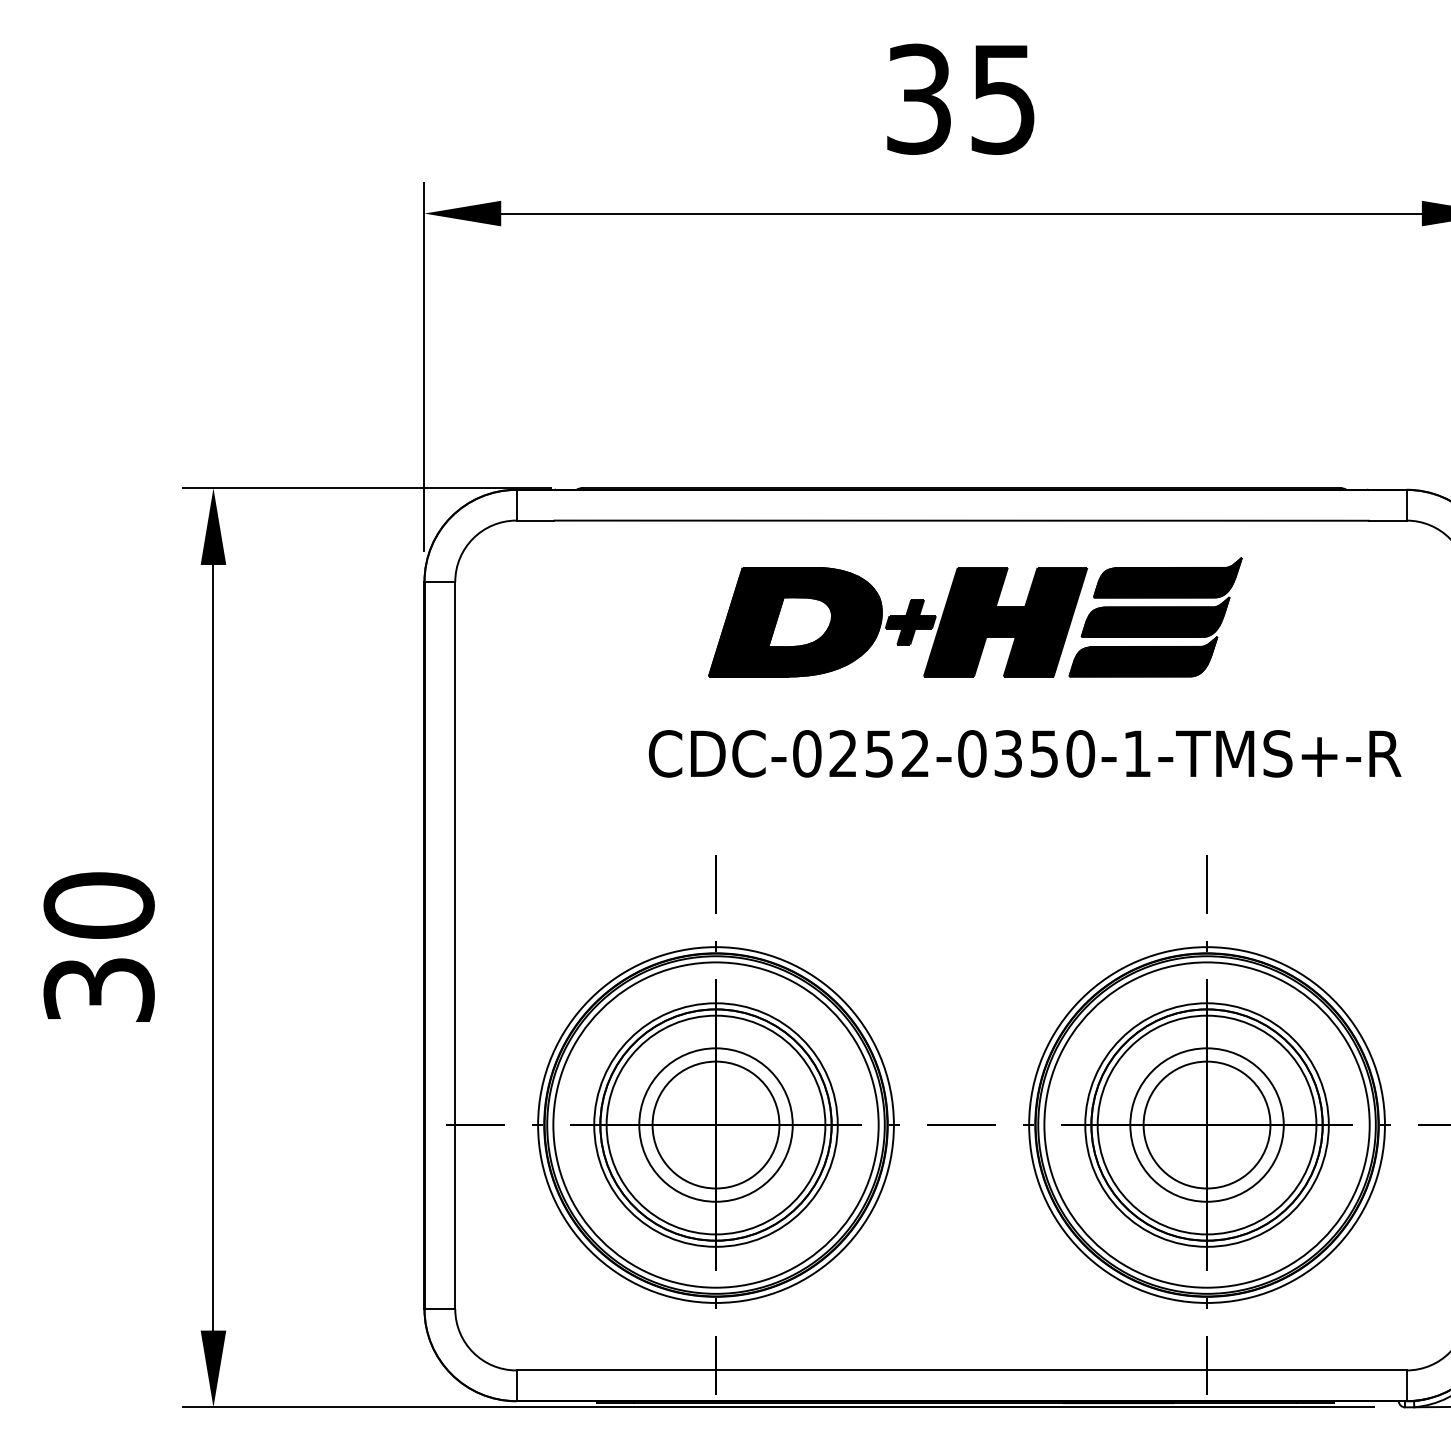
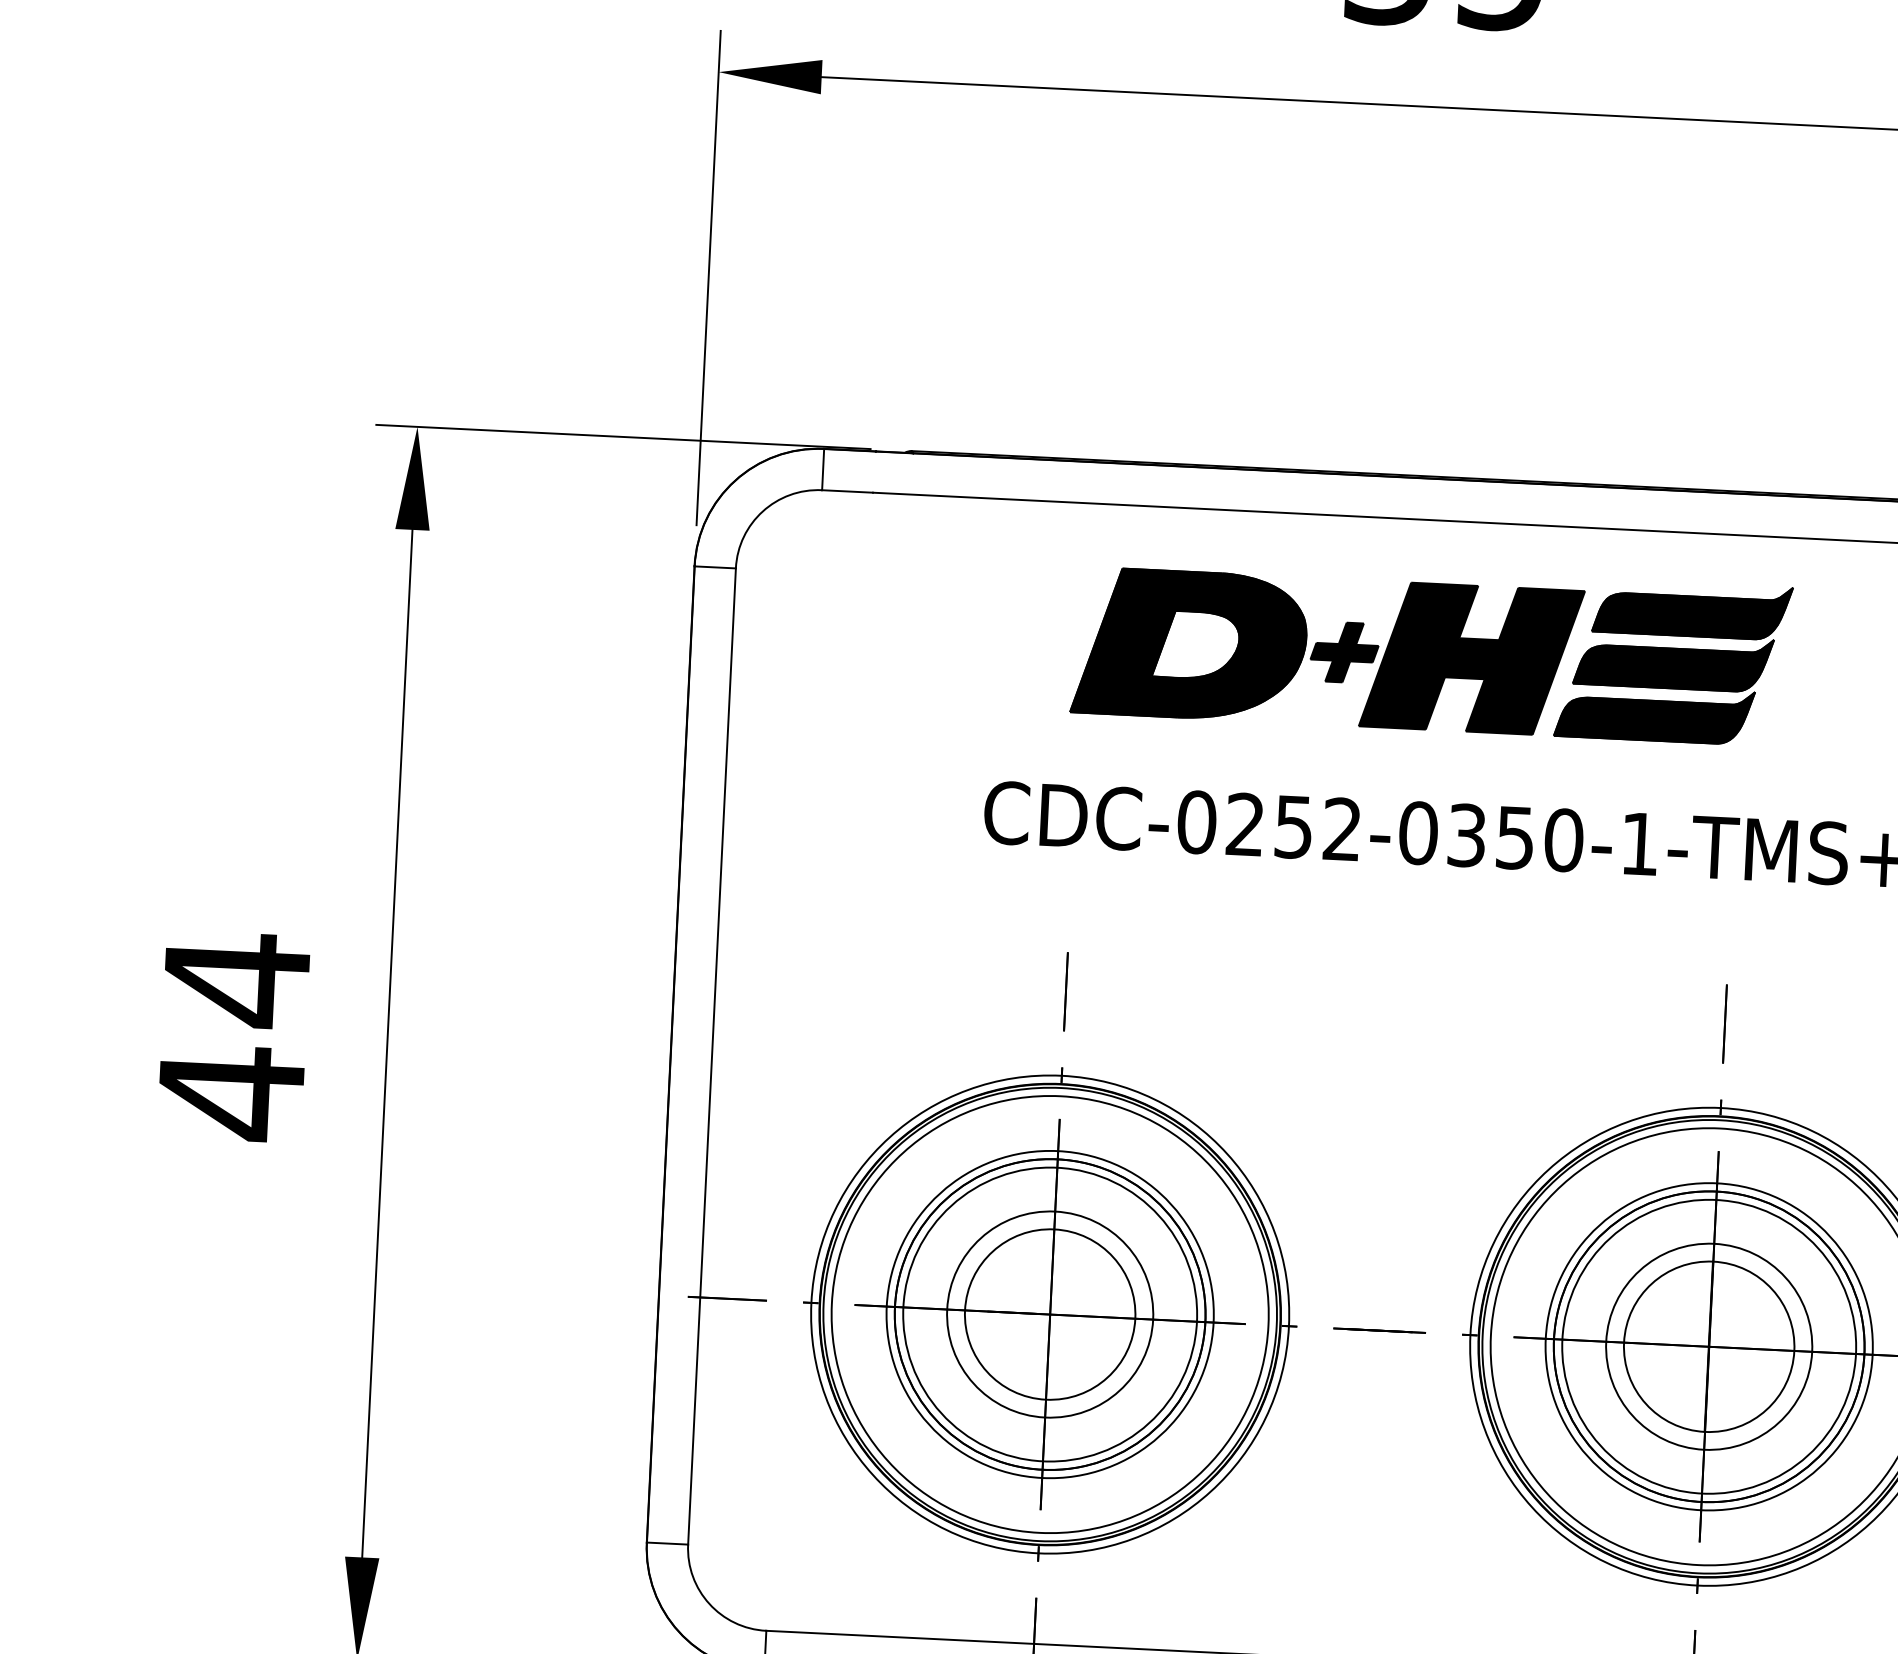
text: (98, 947) -> (233, 1035), 30 -> 44

